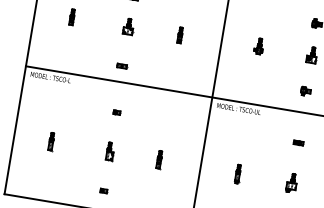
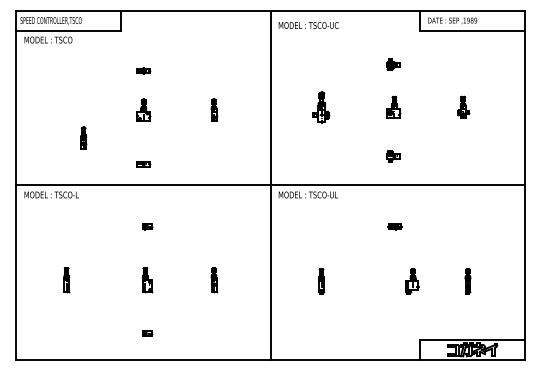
part: (72, 16) -> (83, 137), moved
part: (259, 45) -> (321, 106), size x1.4
part: (292, 183) -> (412, 281), moved

